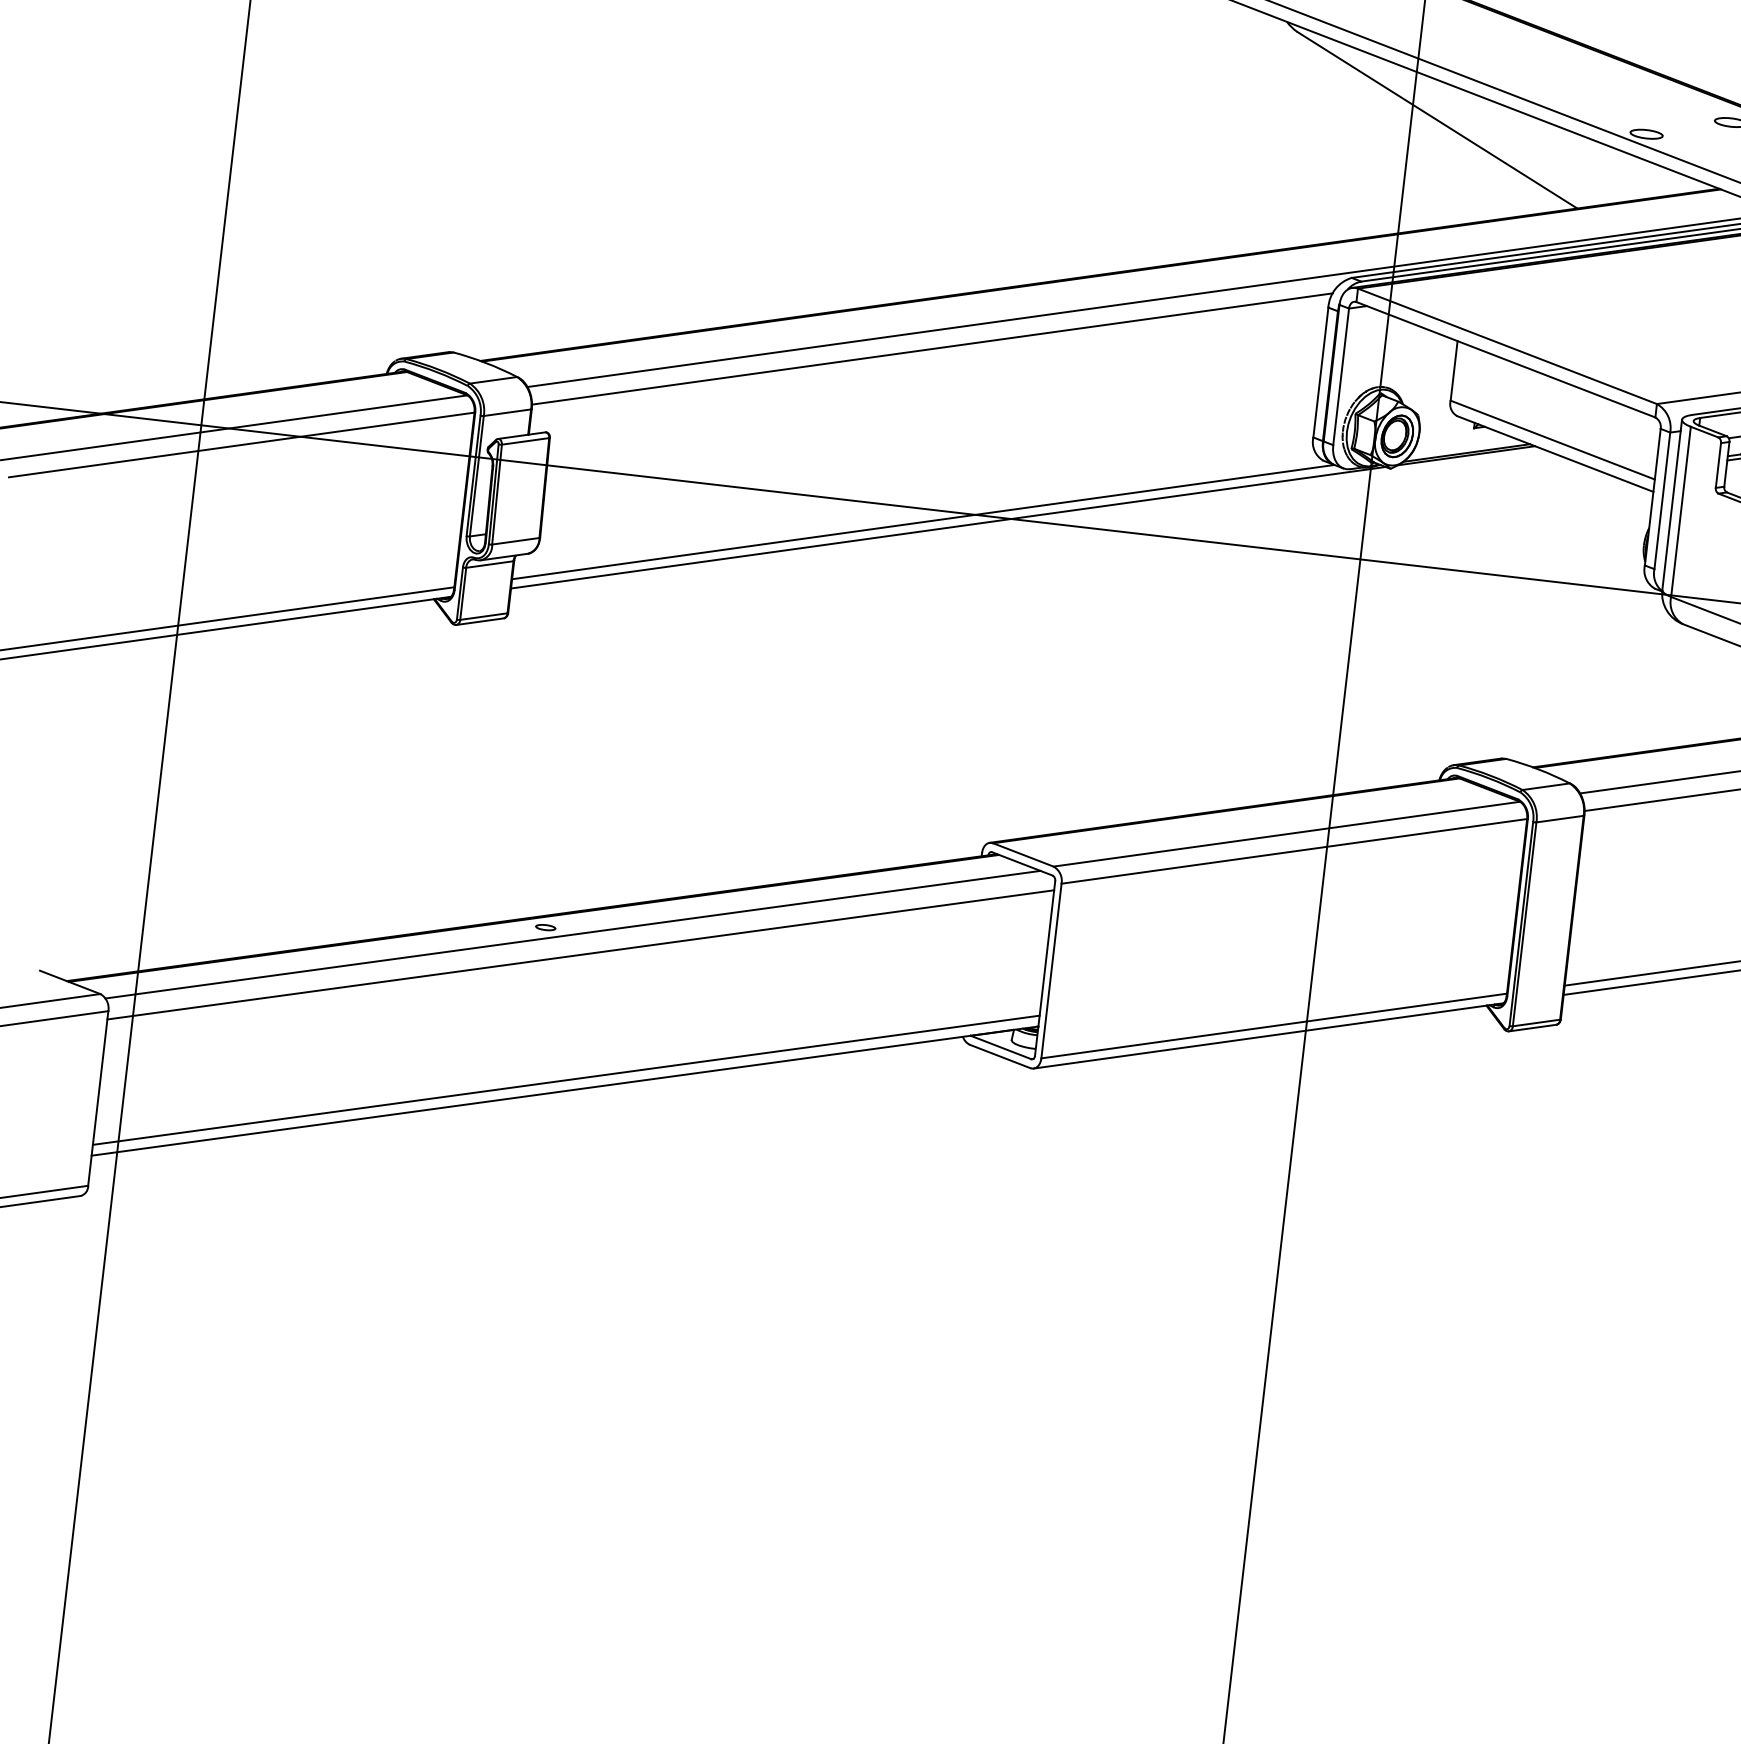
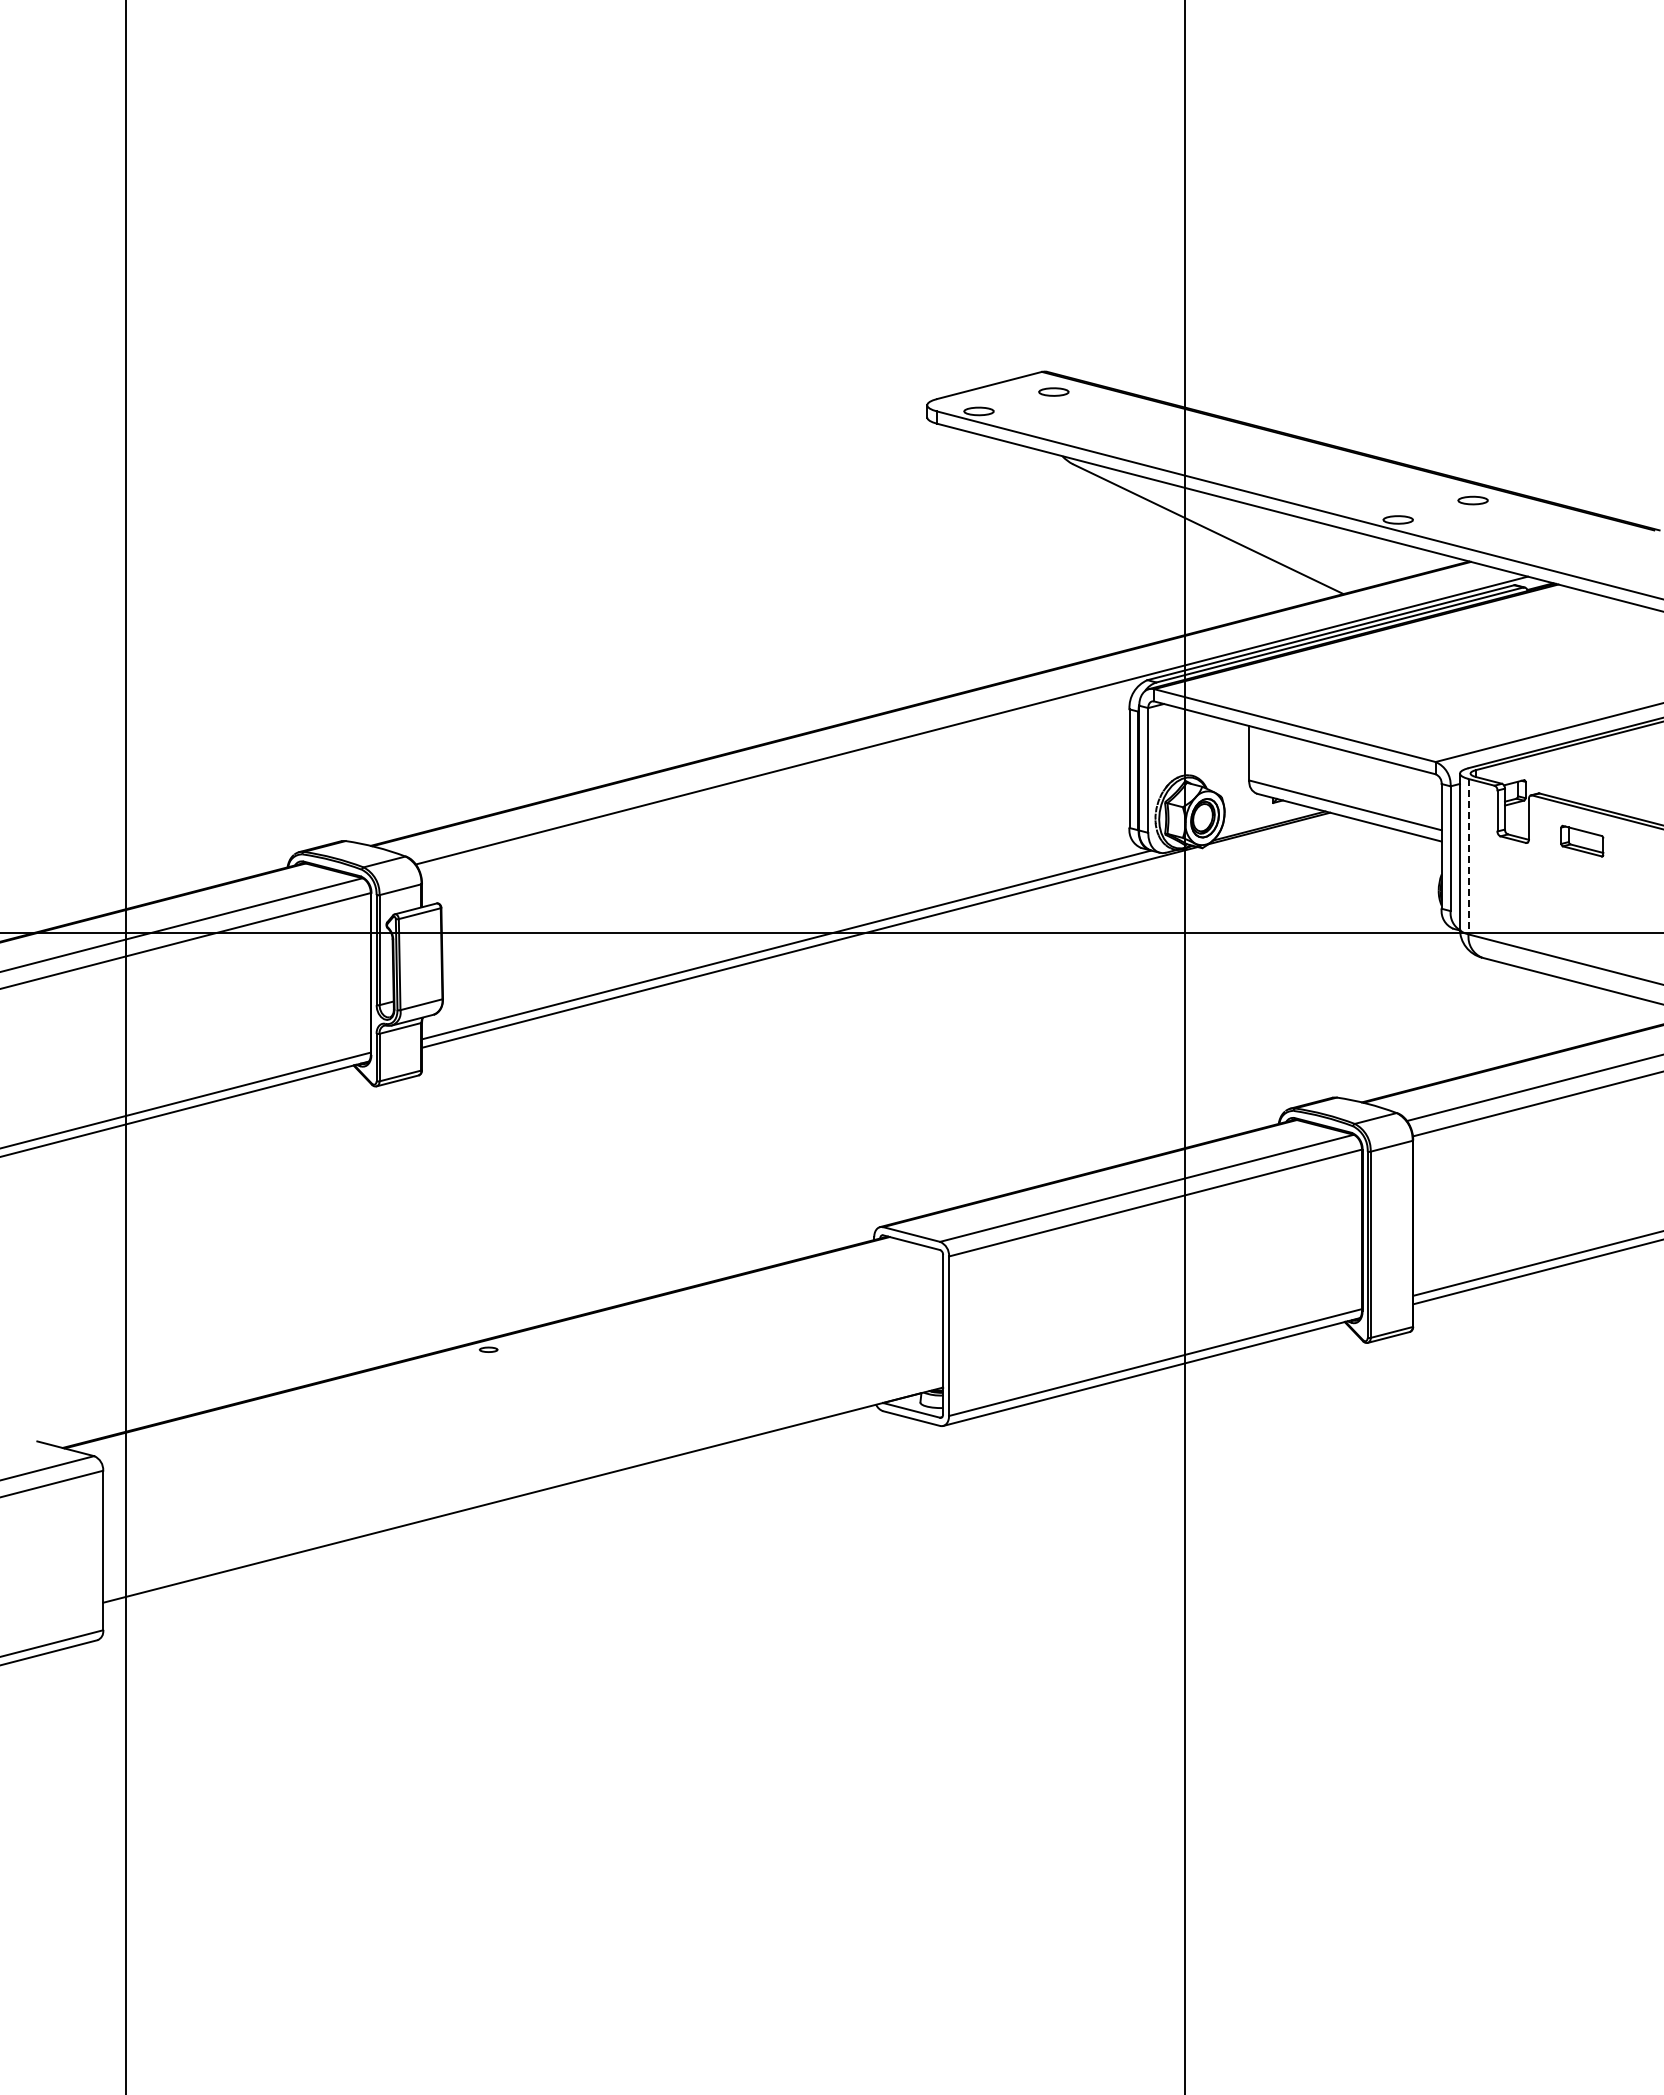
line: (932, 348) -> (776, 787), removed
line: (1680, 511) -> (1468, 856), solid -> dashed
line: (572, 934) -> (513, 1353), removed
line: (581, 954) -> (523, 1370), removed
line: (566, 1079) -> (523, 1484), removed

